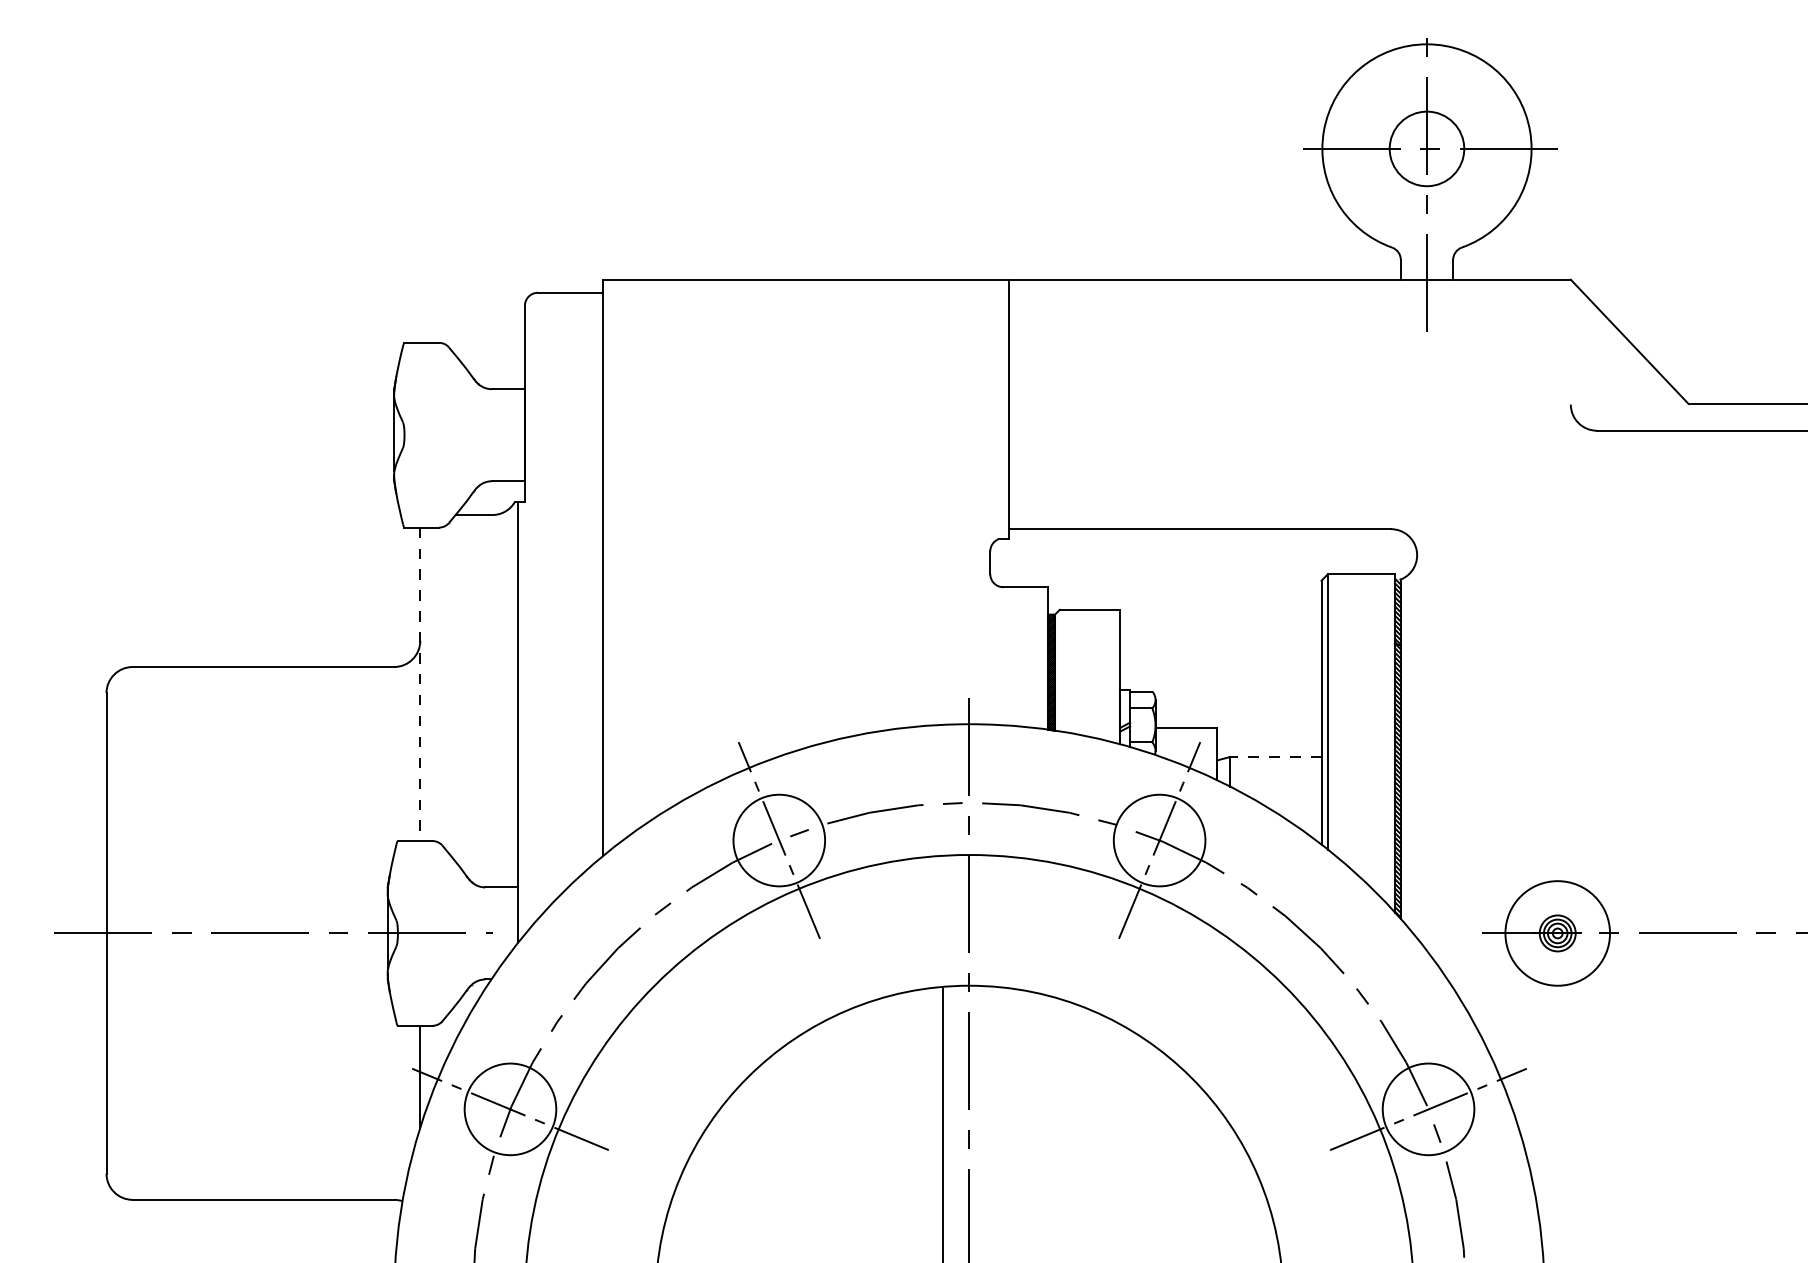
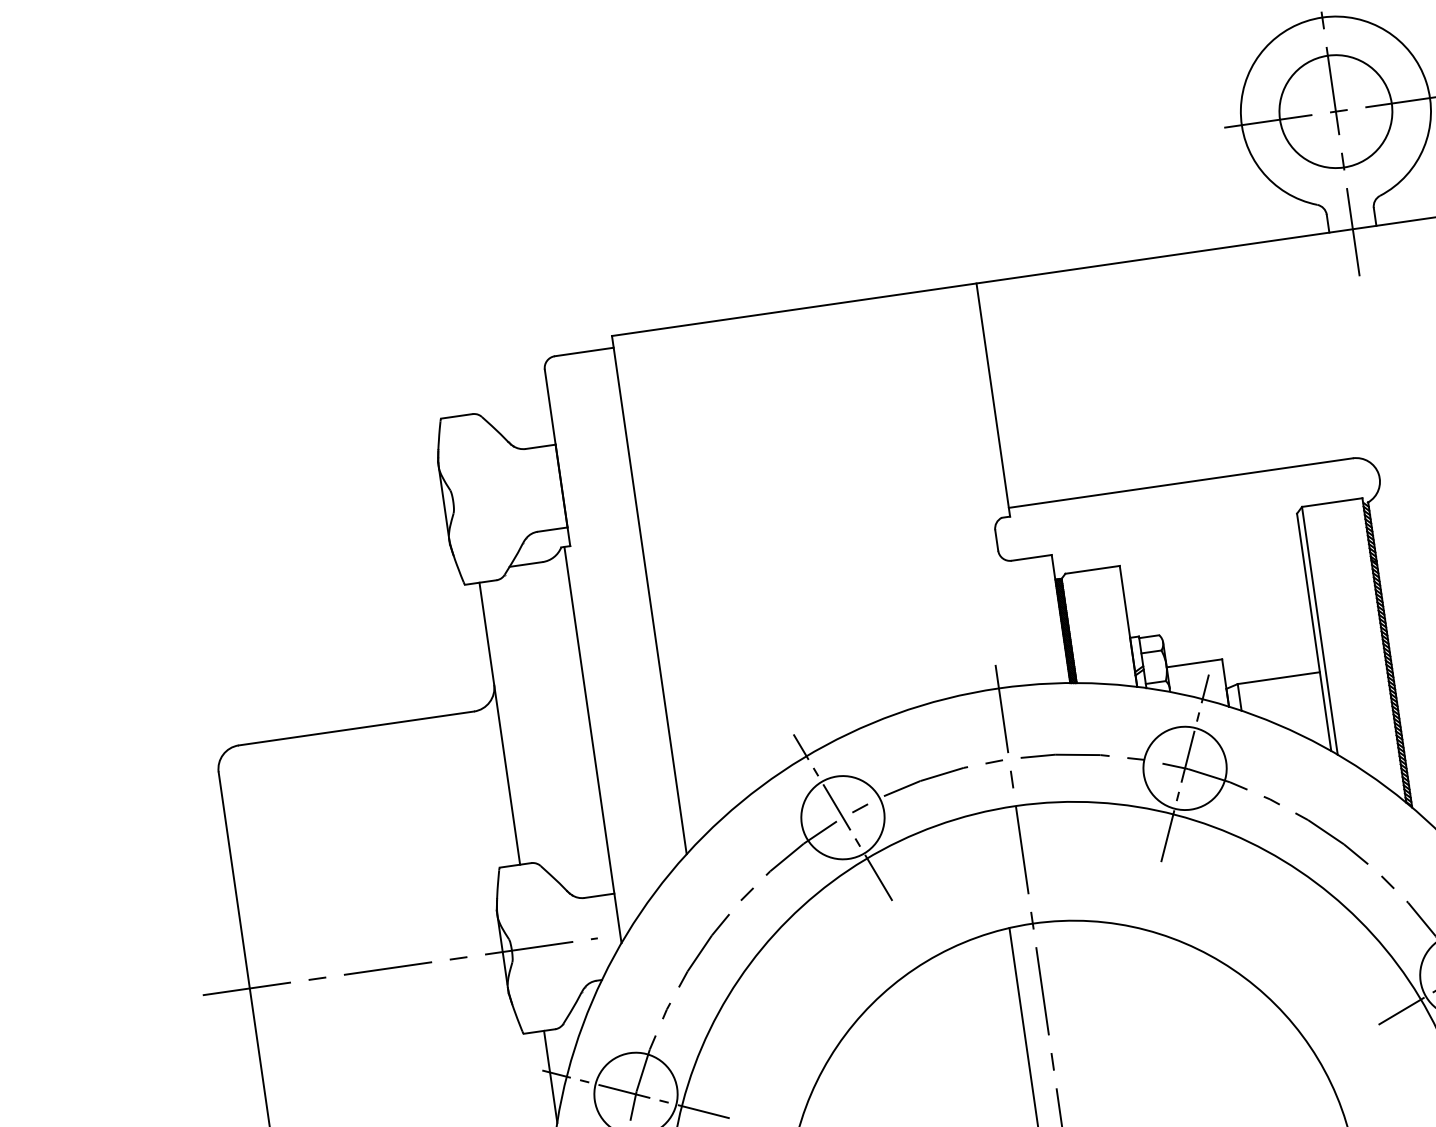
circle: (1426, 148) -> (1335, 111), size x1.67
line: (420, 684) -> (499, 723), dashed -> solid
line: (1275, 756) -> (1278, 677), dashed -> solid

